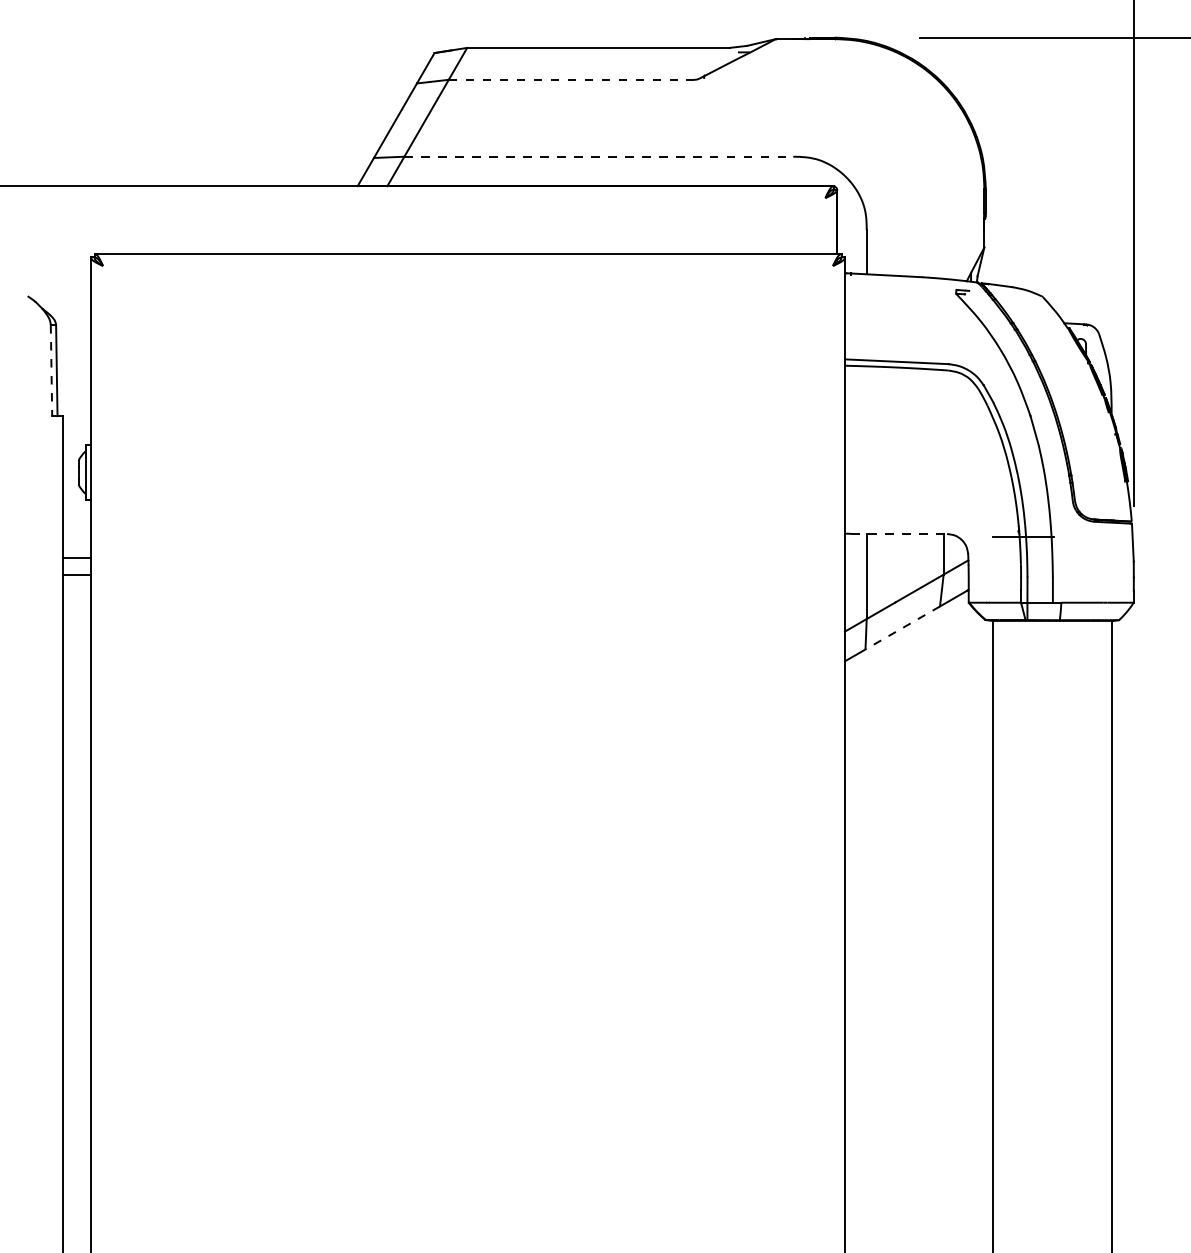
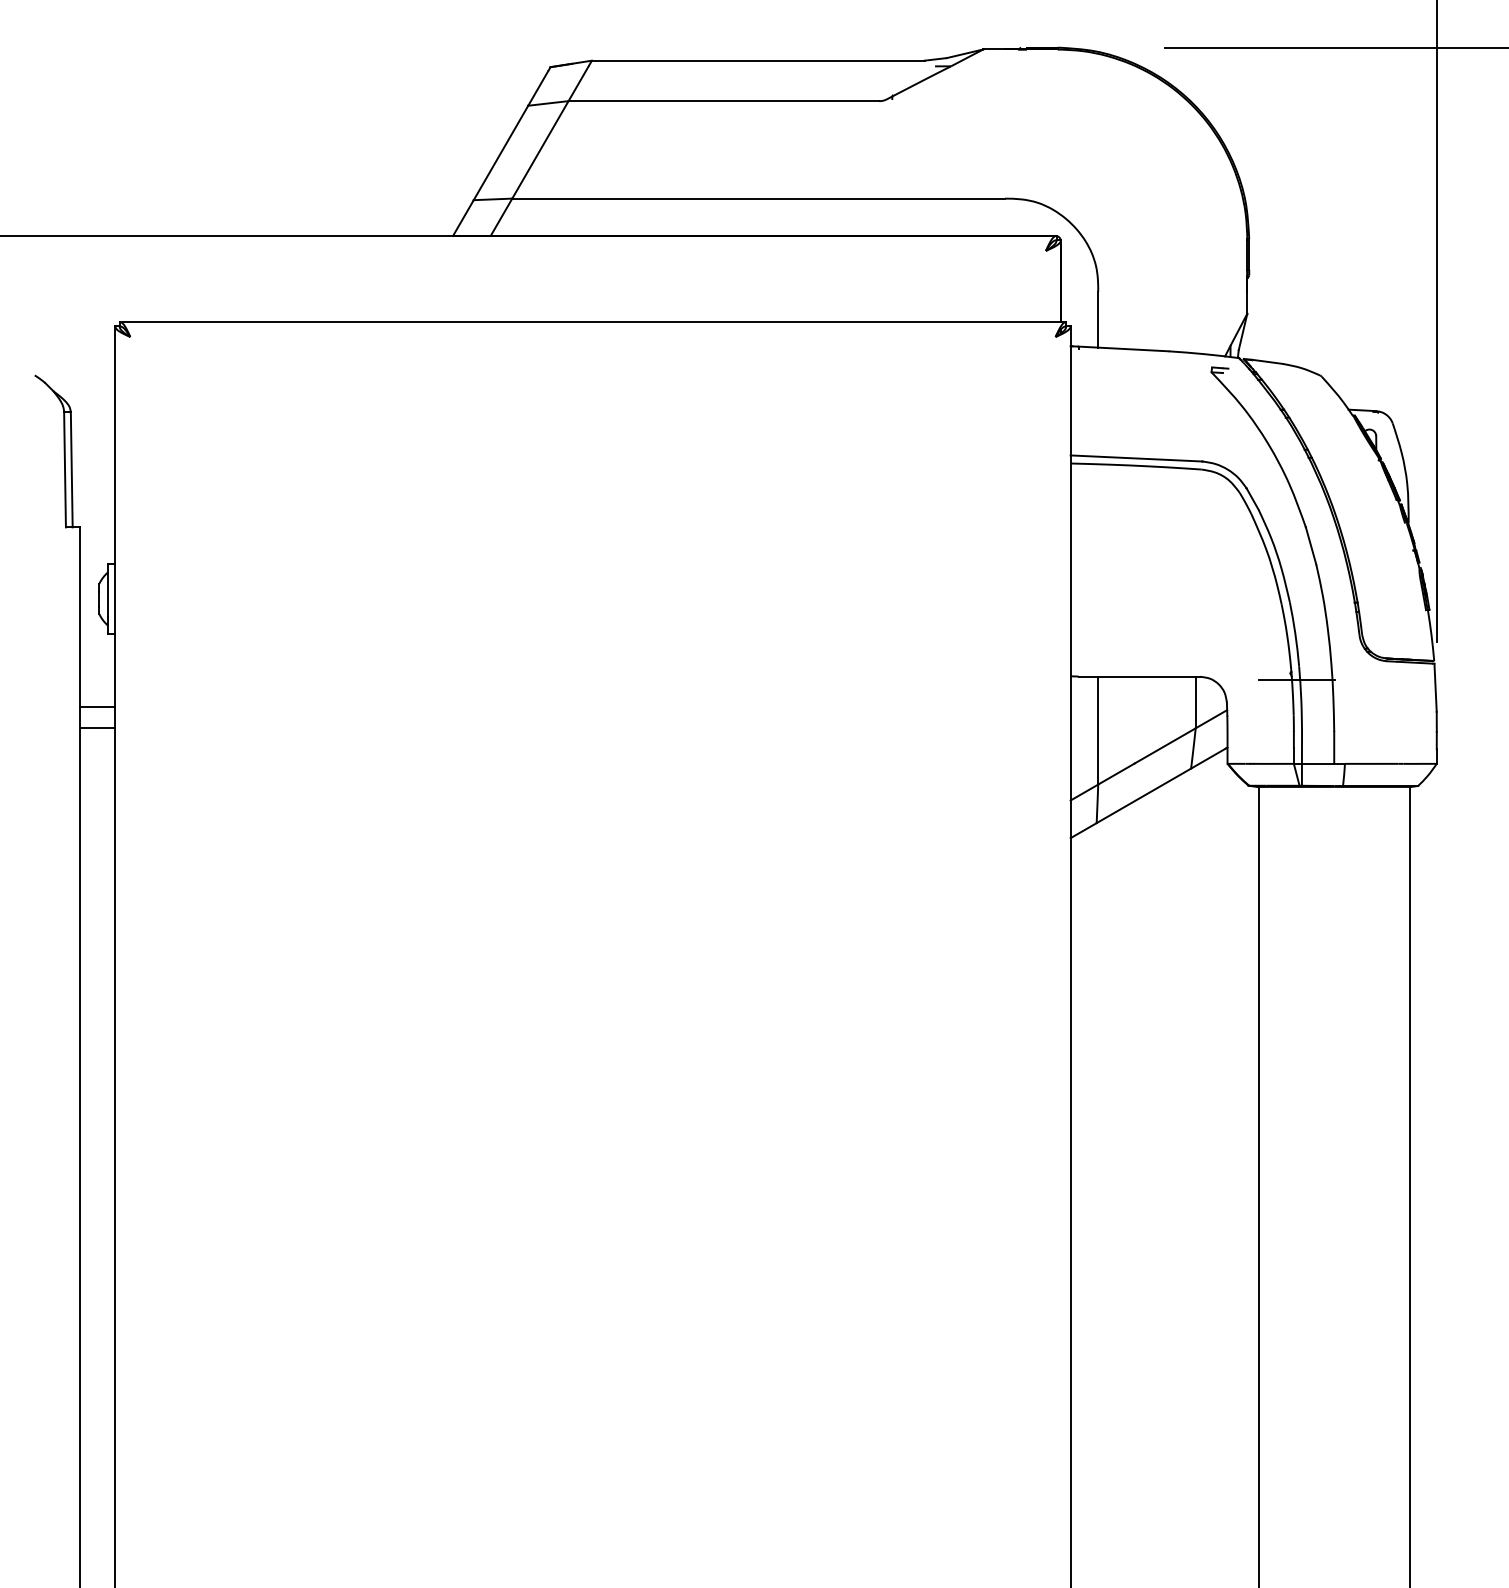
line: (571, 80) -> (724, 101), dashed -> solid
line: (599, 156) -> (759, 198), dashed -> solid
line: (51, 370) -> (65, 469), dashed -> solid
line: (899, 533) -> (1139, 676), dashed -> solid
line: (902, 627) -> (1143, 795), dashed -> solid

